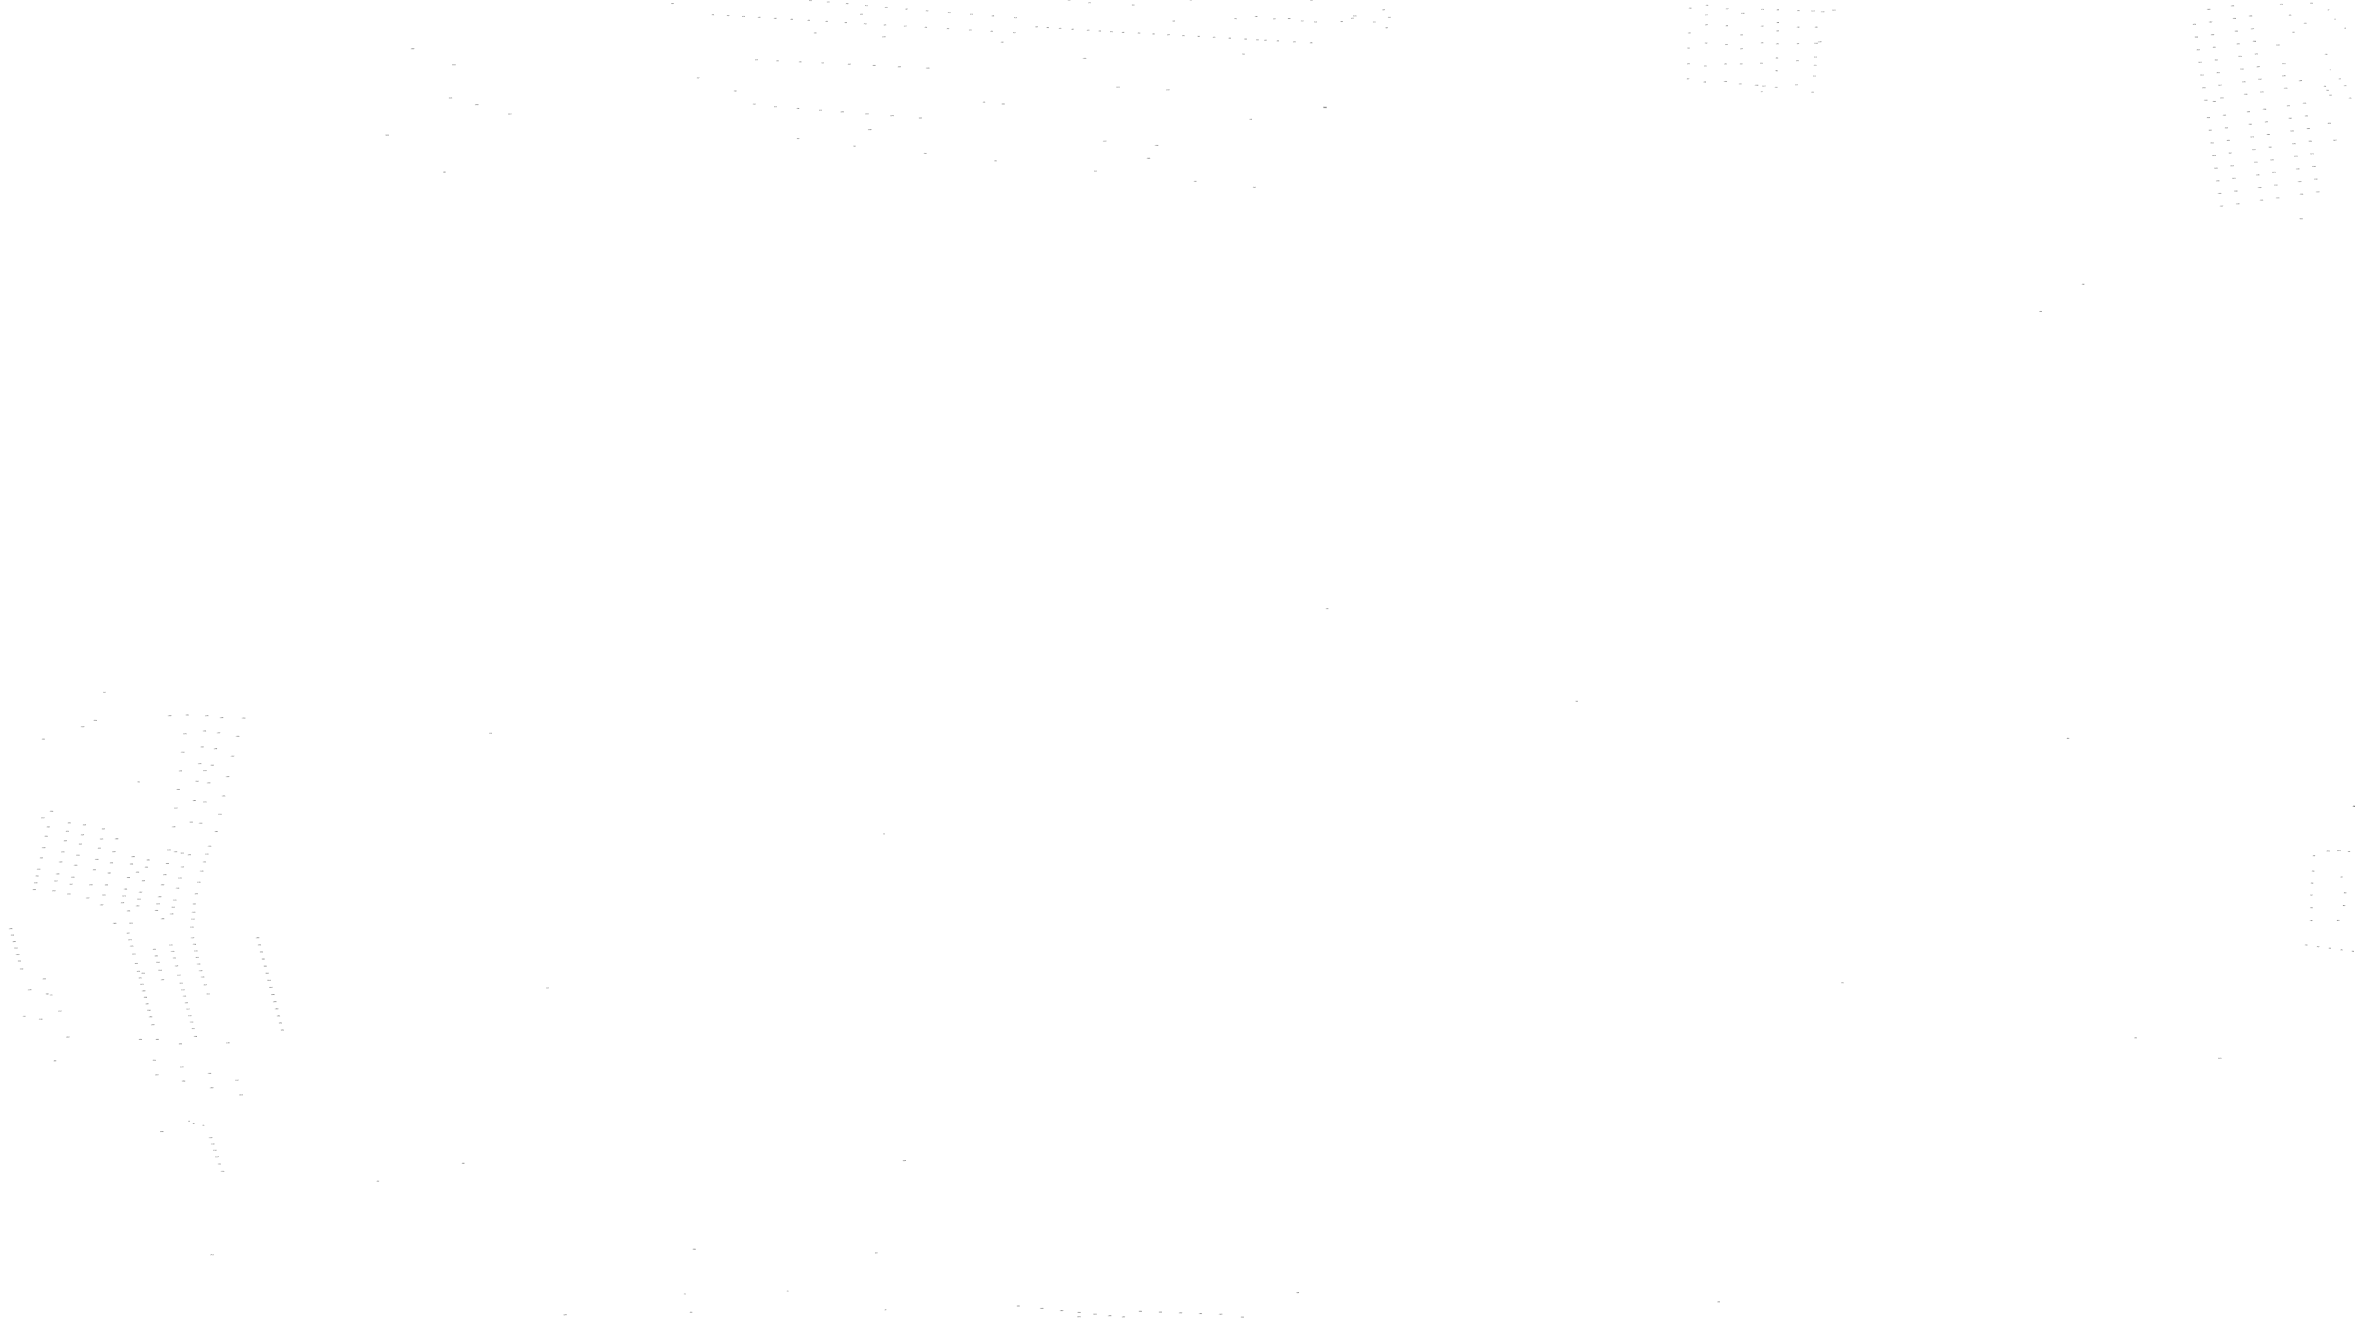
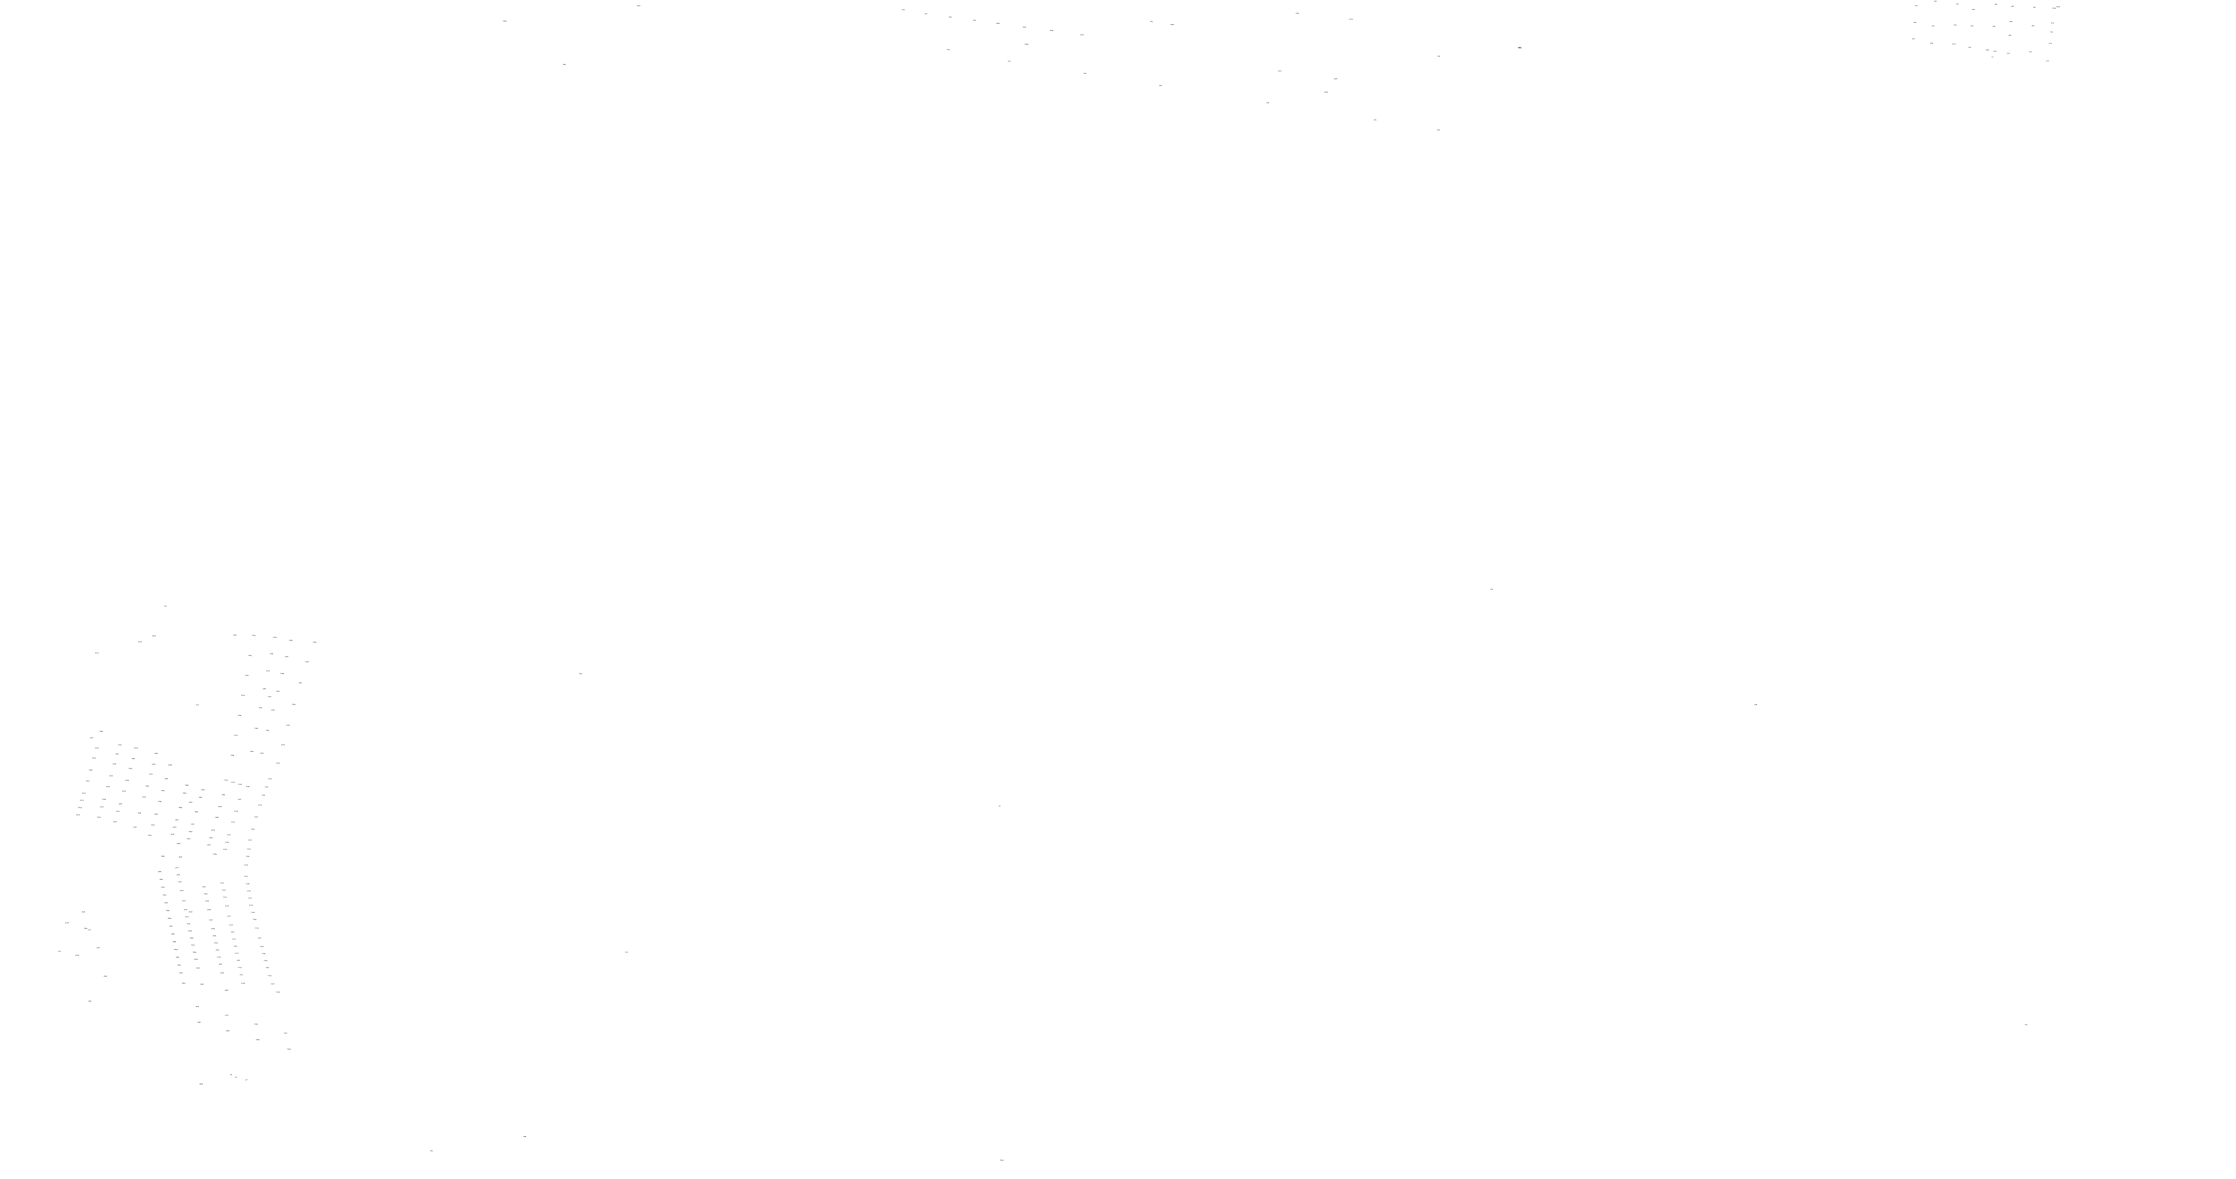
text: (15, 948) -> (216, 950), moved
text: (269, 983) -> (169, 921), moved
text: (216, 1154) -> (266, 965), moved

